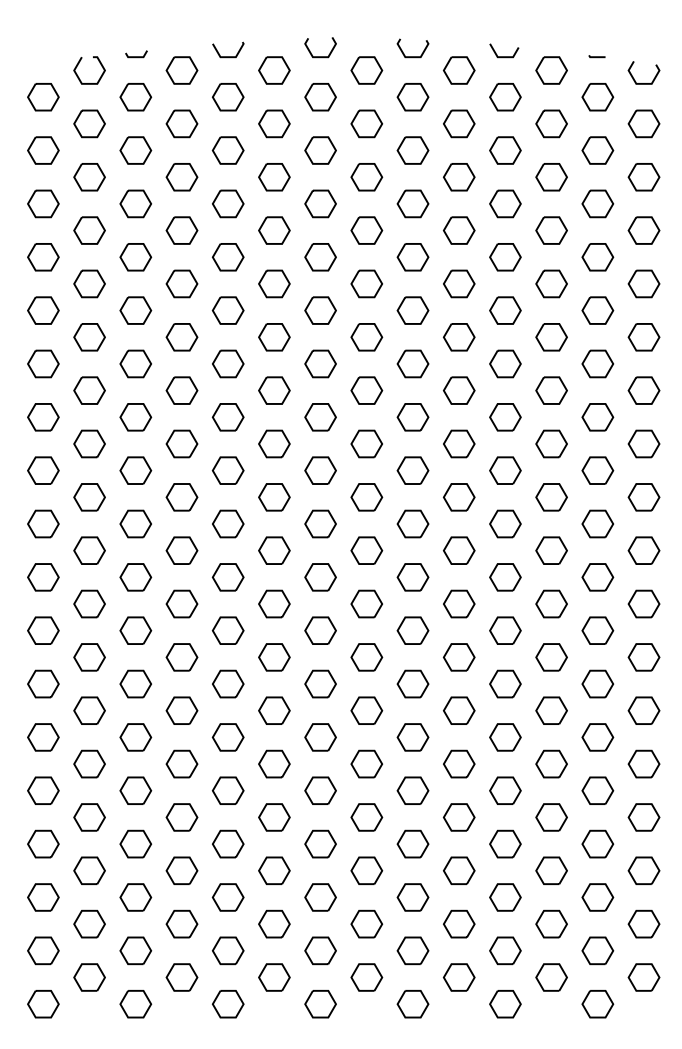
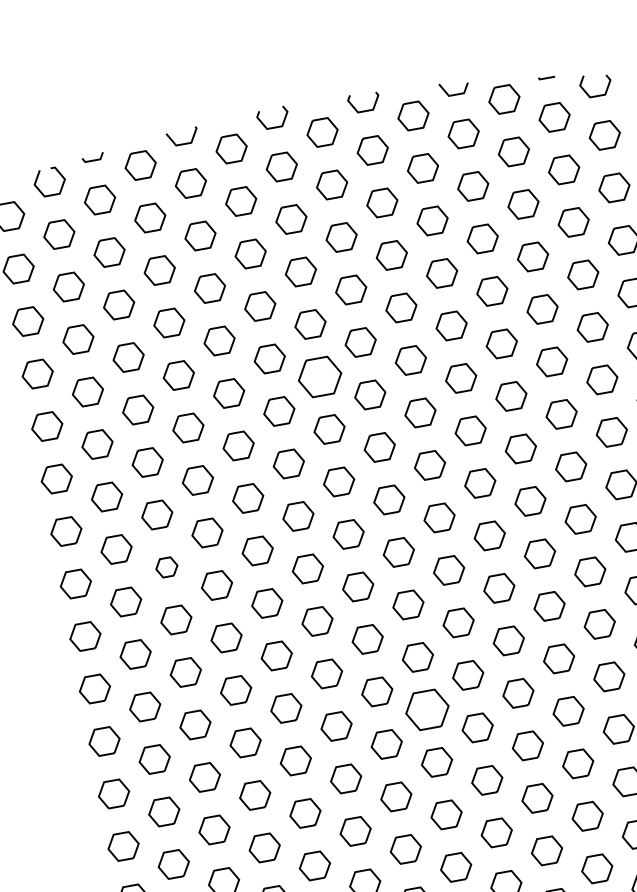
part: (320, 310) -> (319, 376), size x1.4
part: (135, 470) -> (166, 567), size x0.7
part: (366, 657) -> (427, 710), size x1.4

